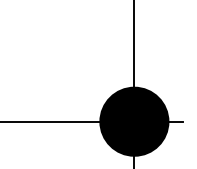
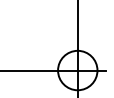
fill: (133, 121) -> (77, 70), removed

